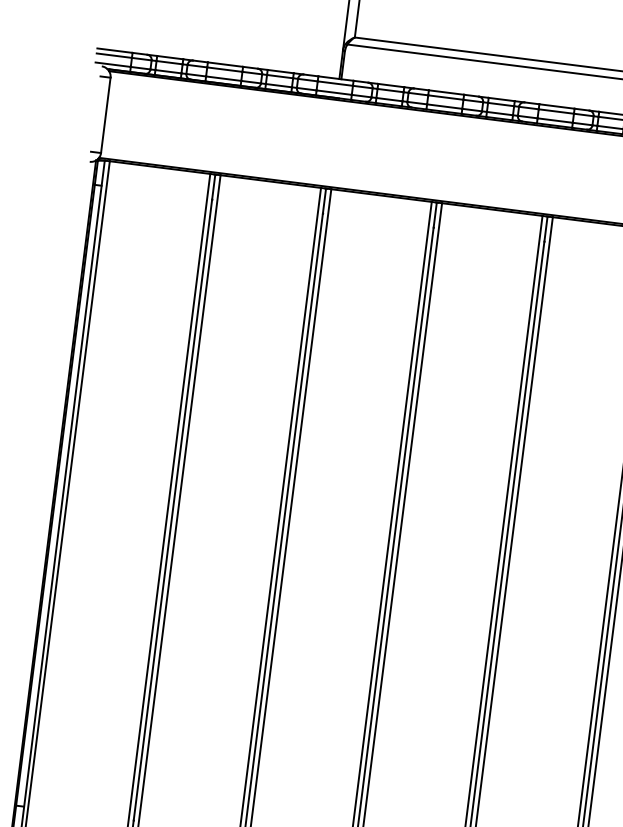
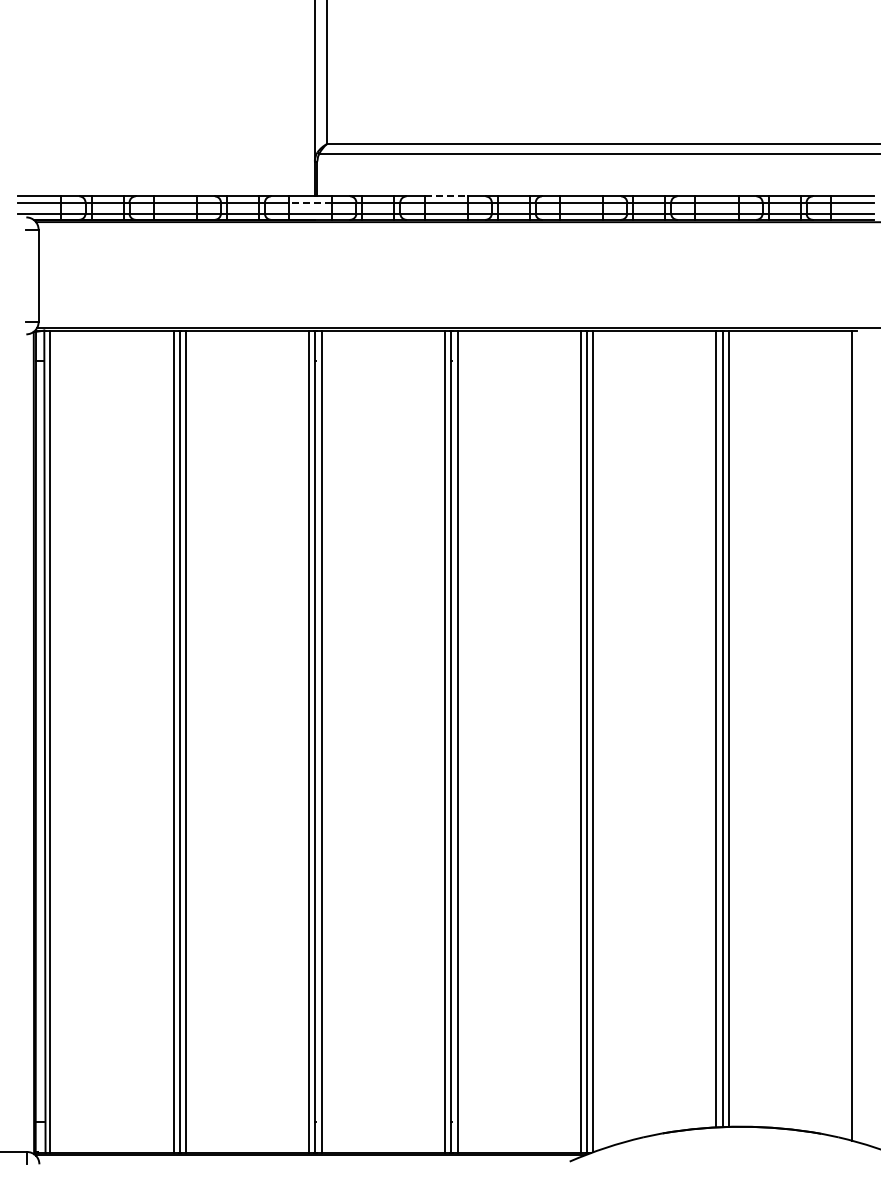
line: (335, 83) -> (310, 202), solid -> dashed
line: (446, 92) -> (446, 196), solid -> dashed

